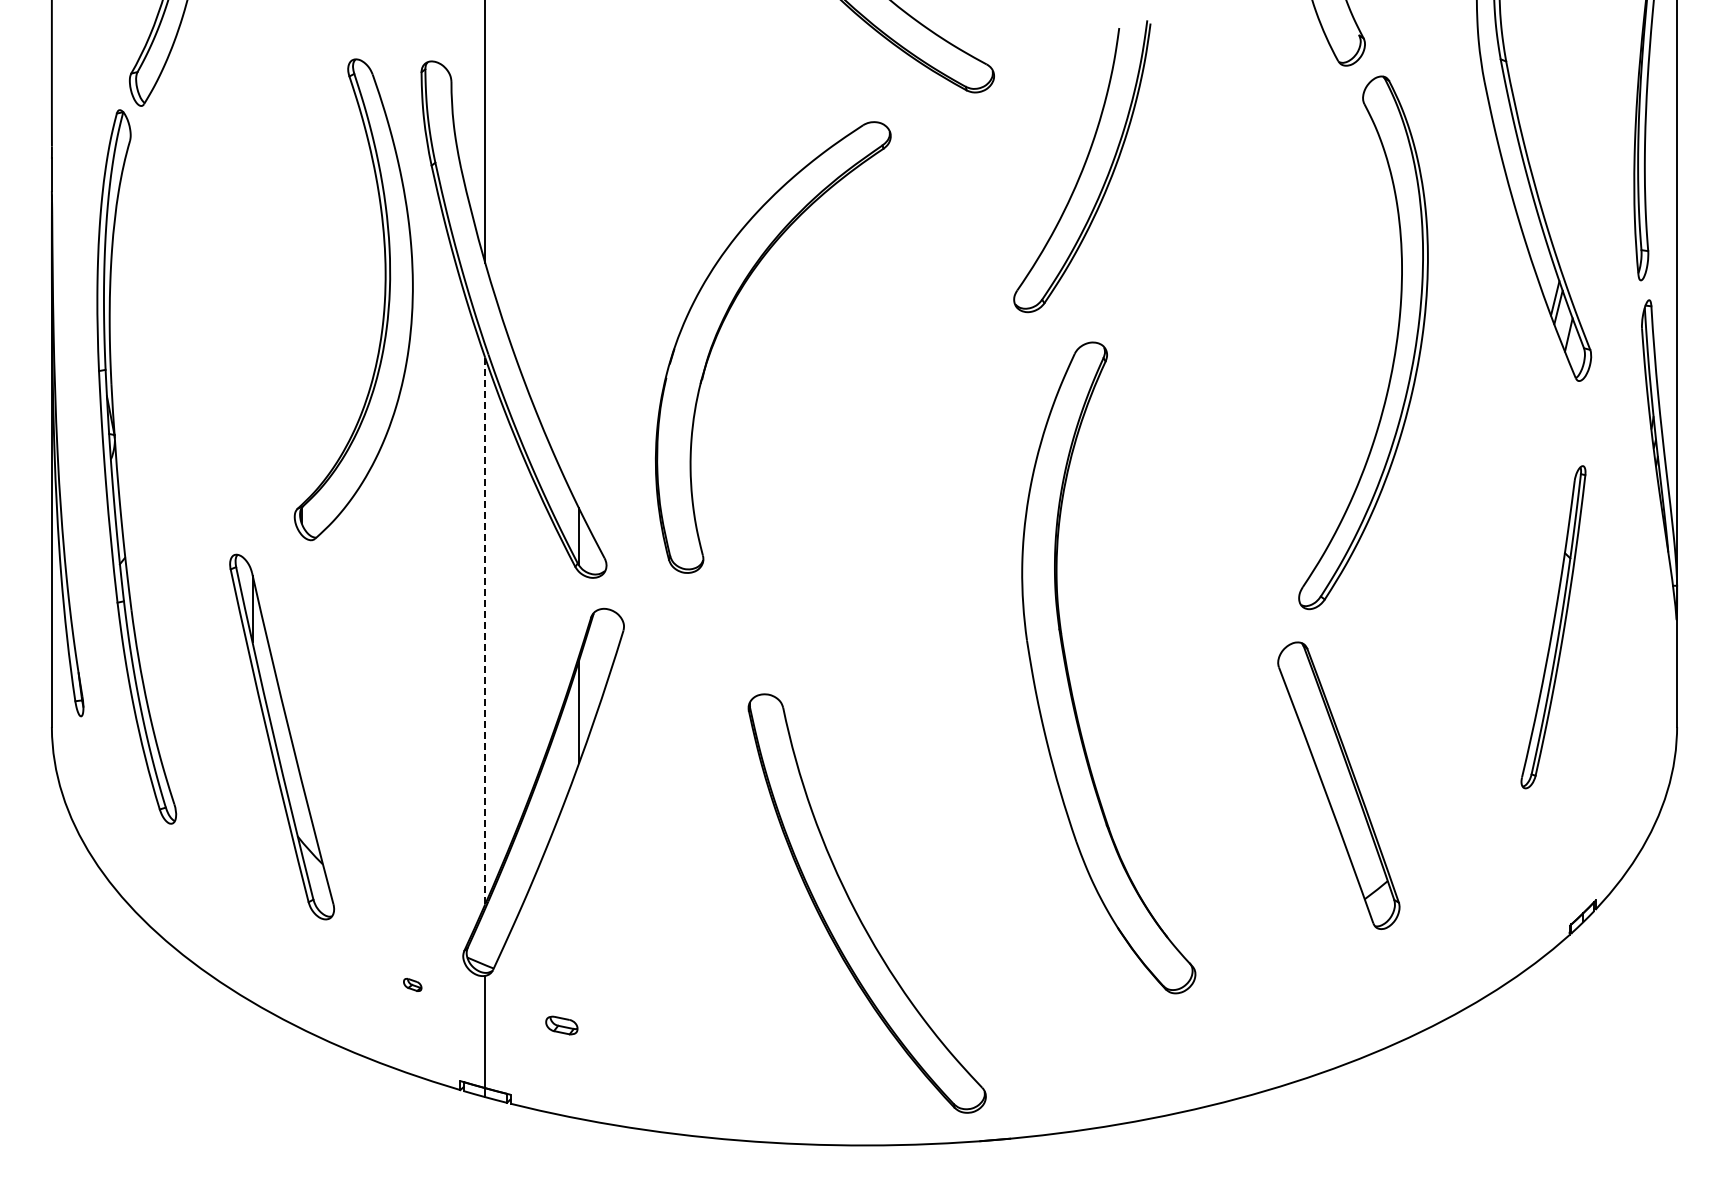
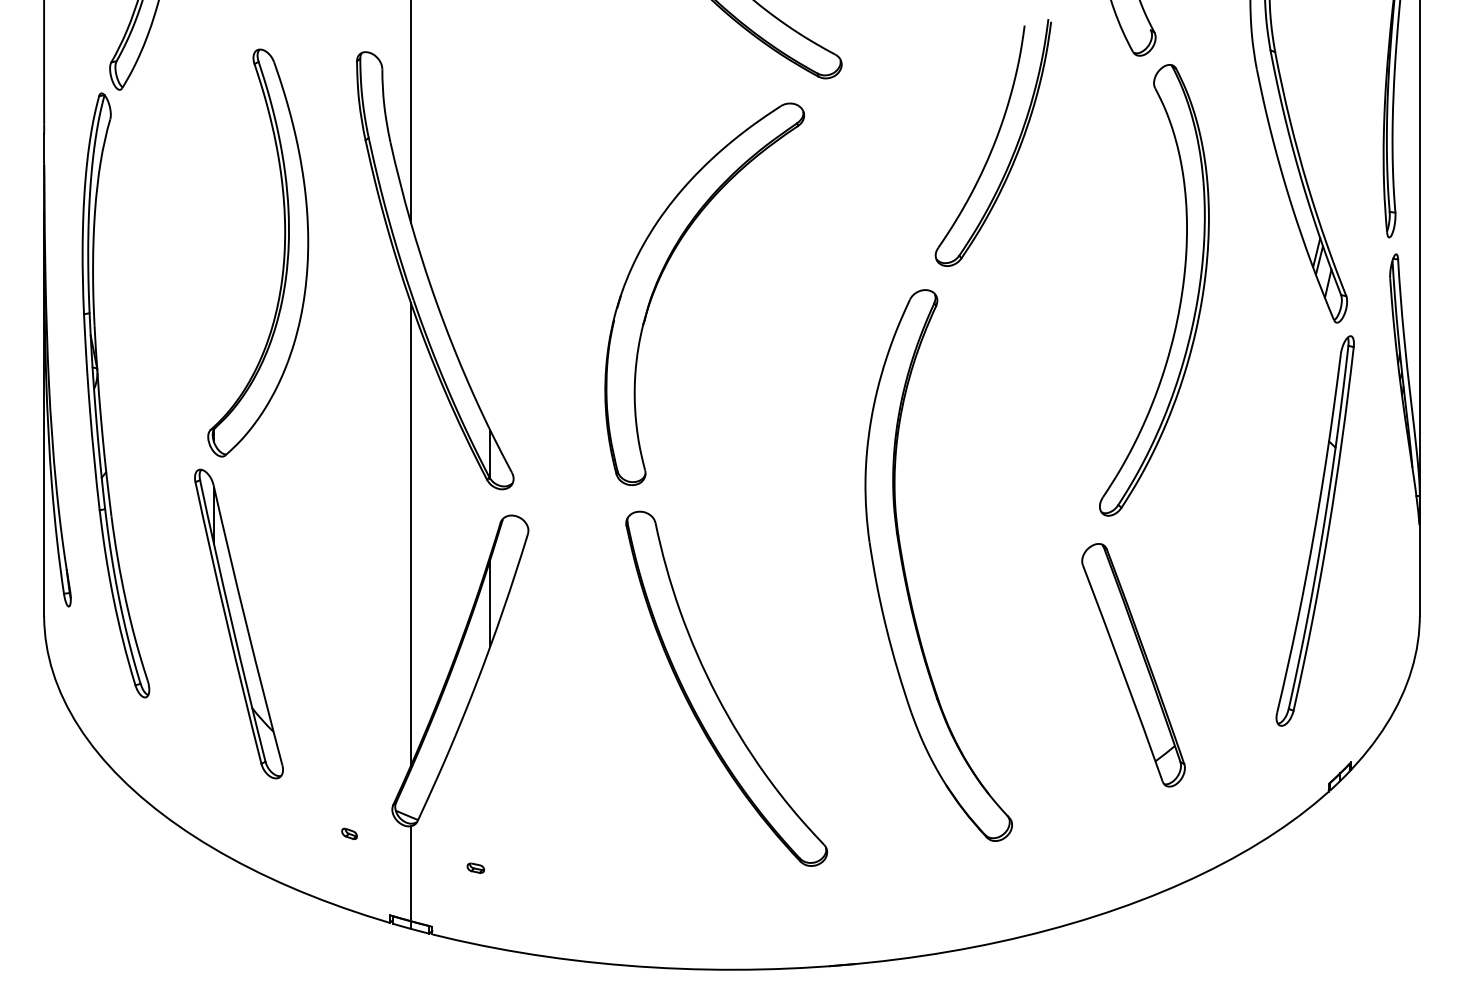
part: (1082, 166) -> (993, 142), moved
part: (383, 303) -> (283, 256), moved
part: (723, 323) -> (662, 273), moved
part: (1553, 627) -> (1315, 531), size x1.43
line: (485, 630) -> (411, 533), dashed -> solid
part: (855, 908) -> (716, 693), moved
part: (561, 1025) -> (475, 868), size x0.62

